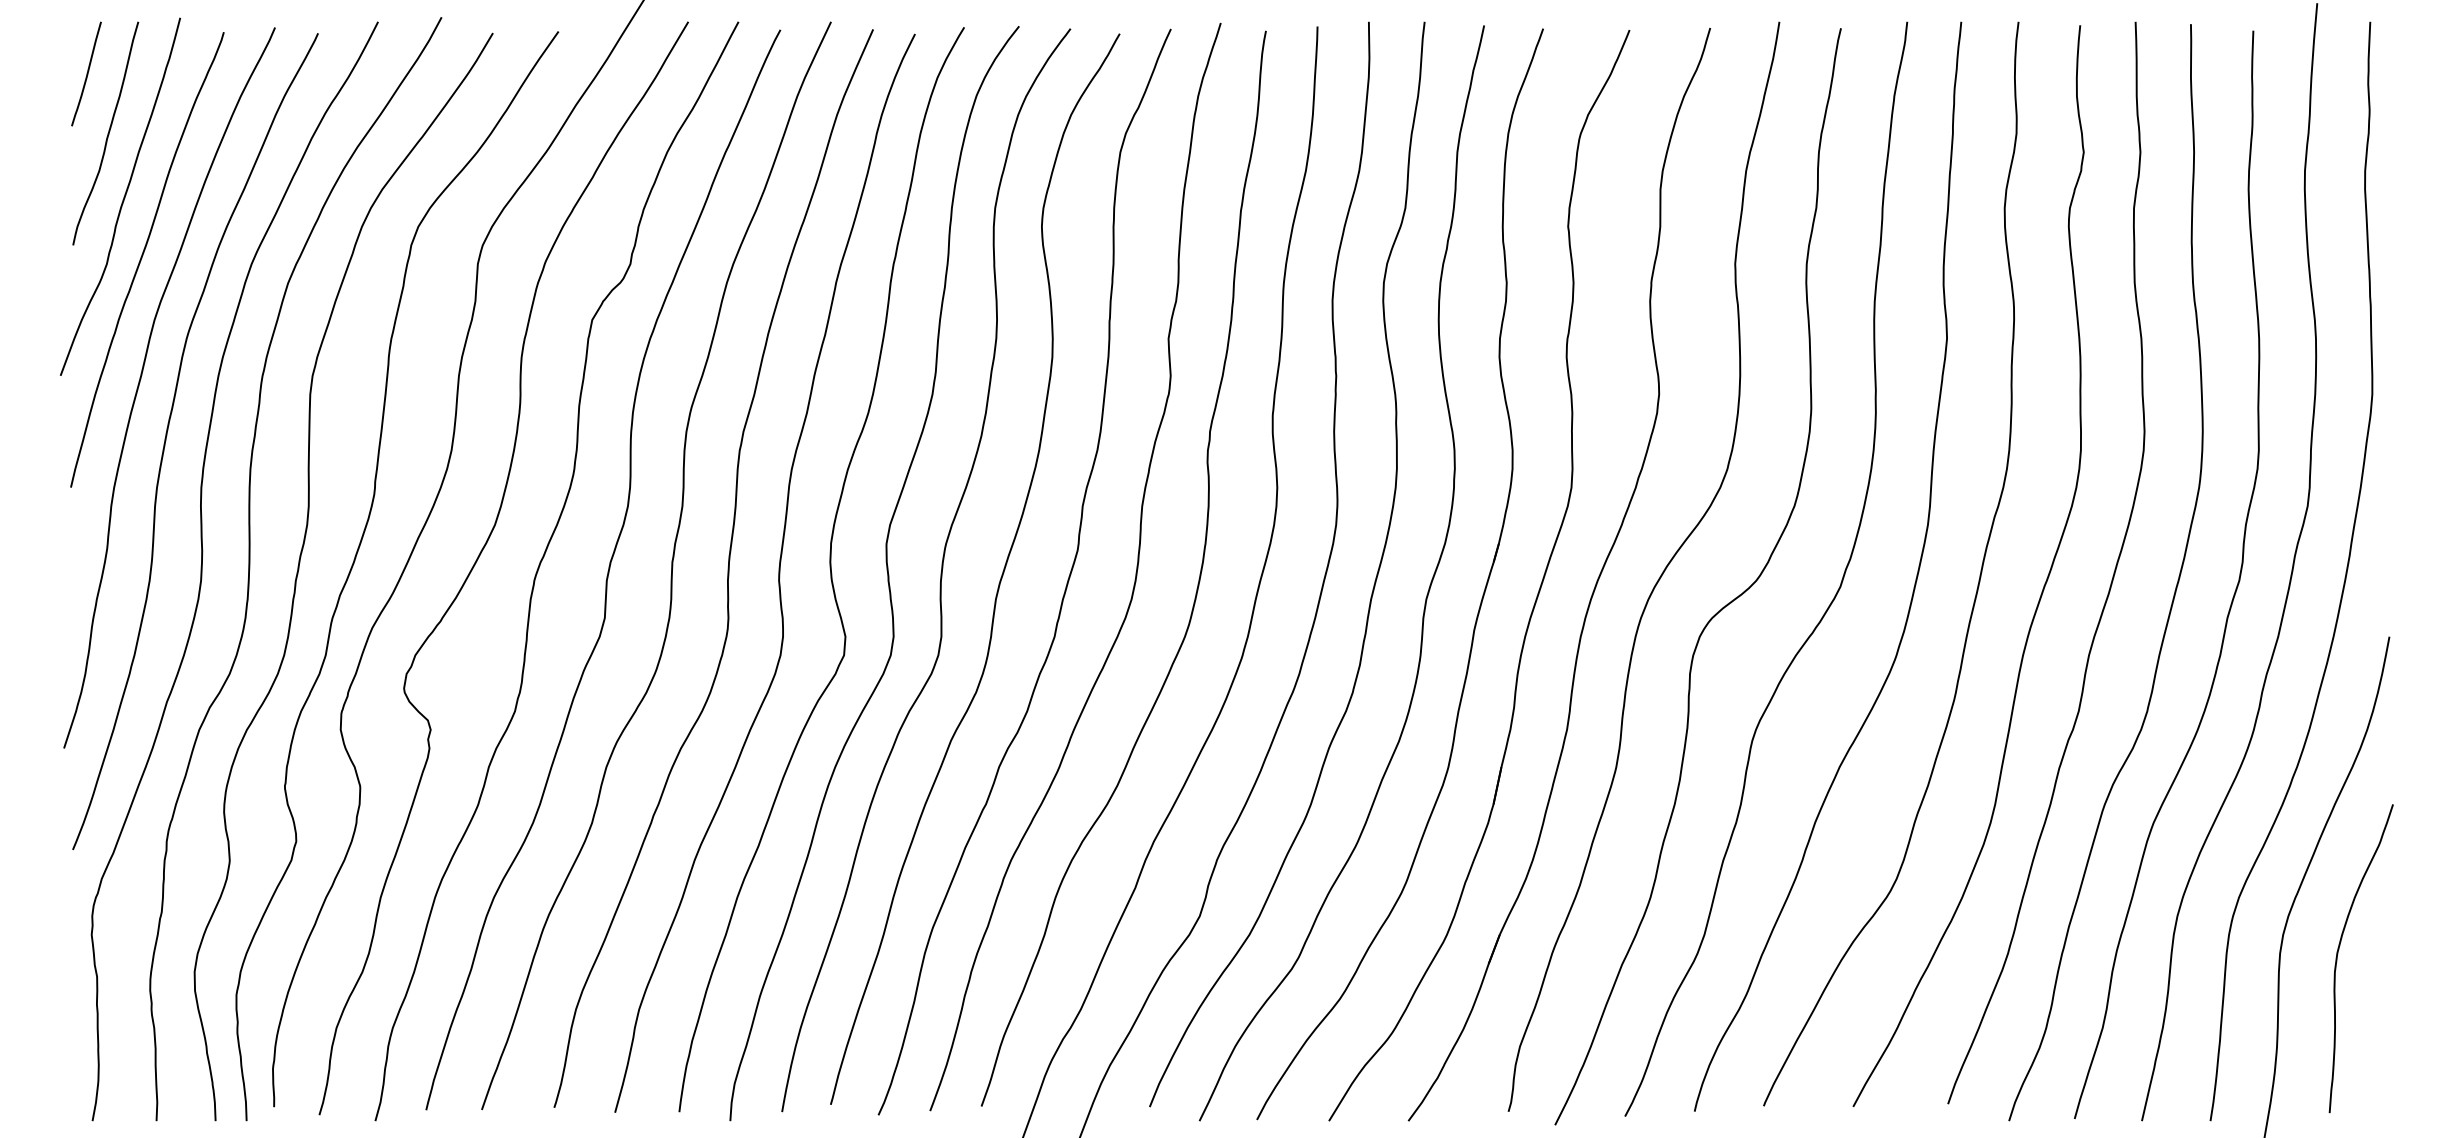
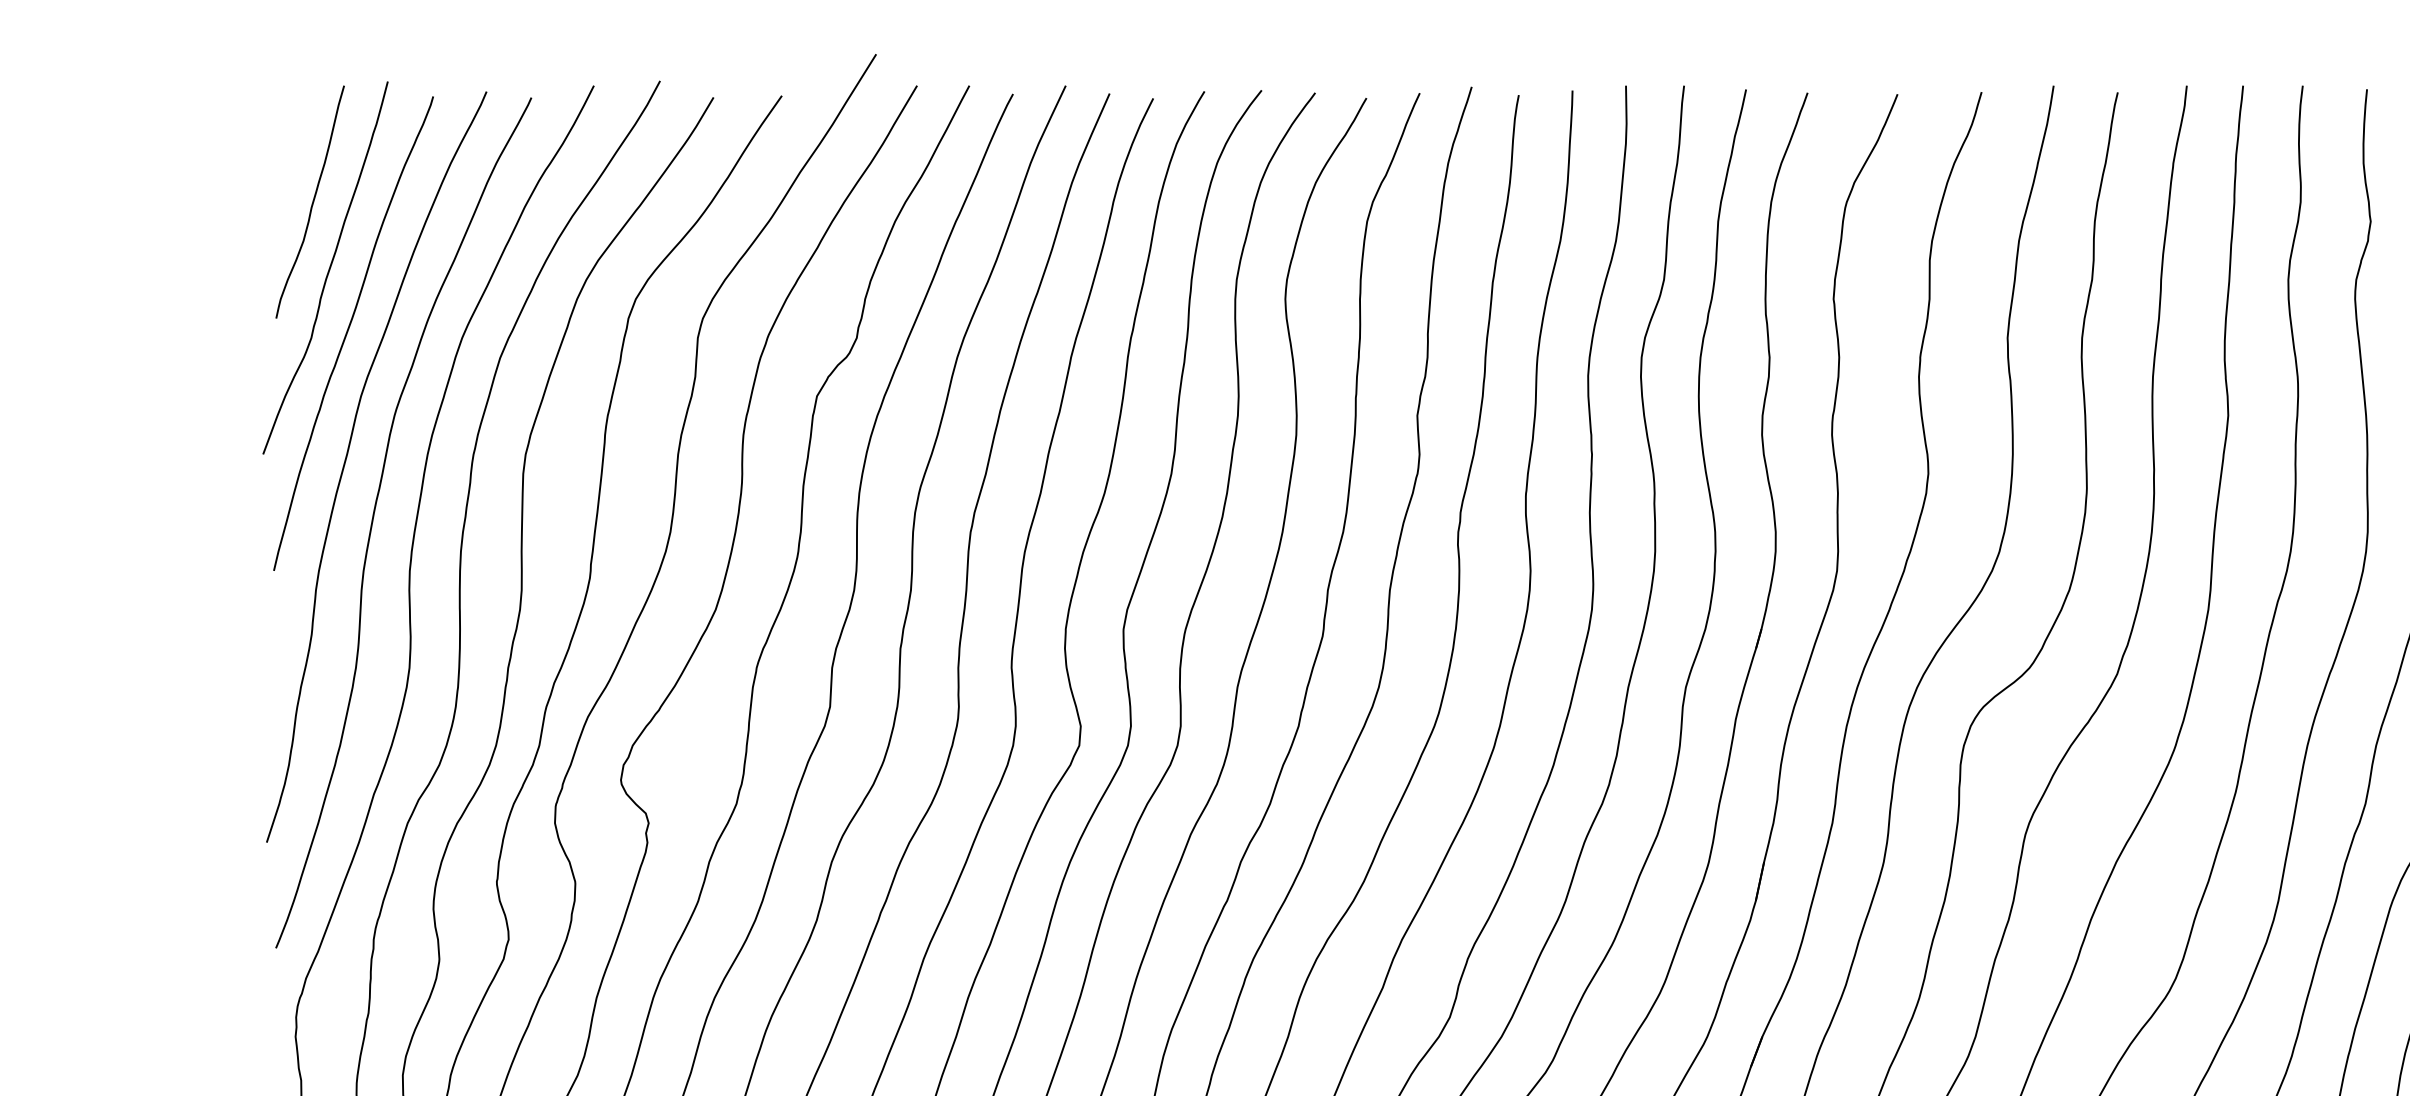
curve: (86, 73) -> (290, 139), removed

